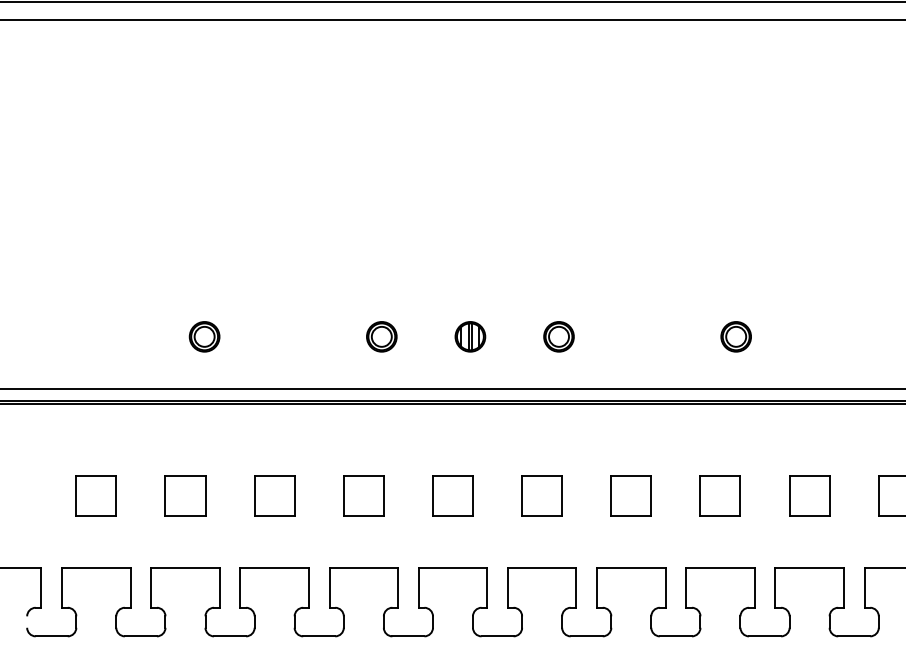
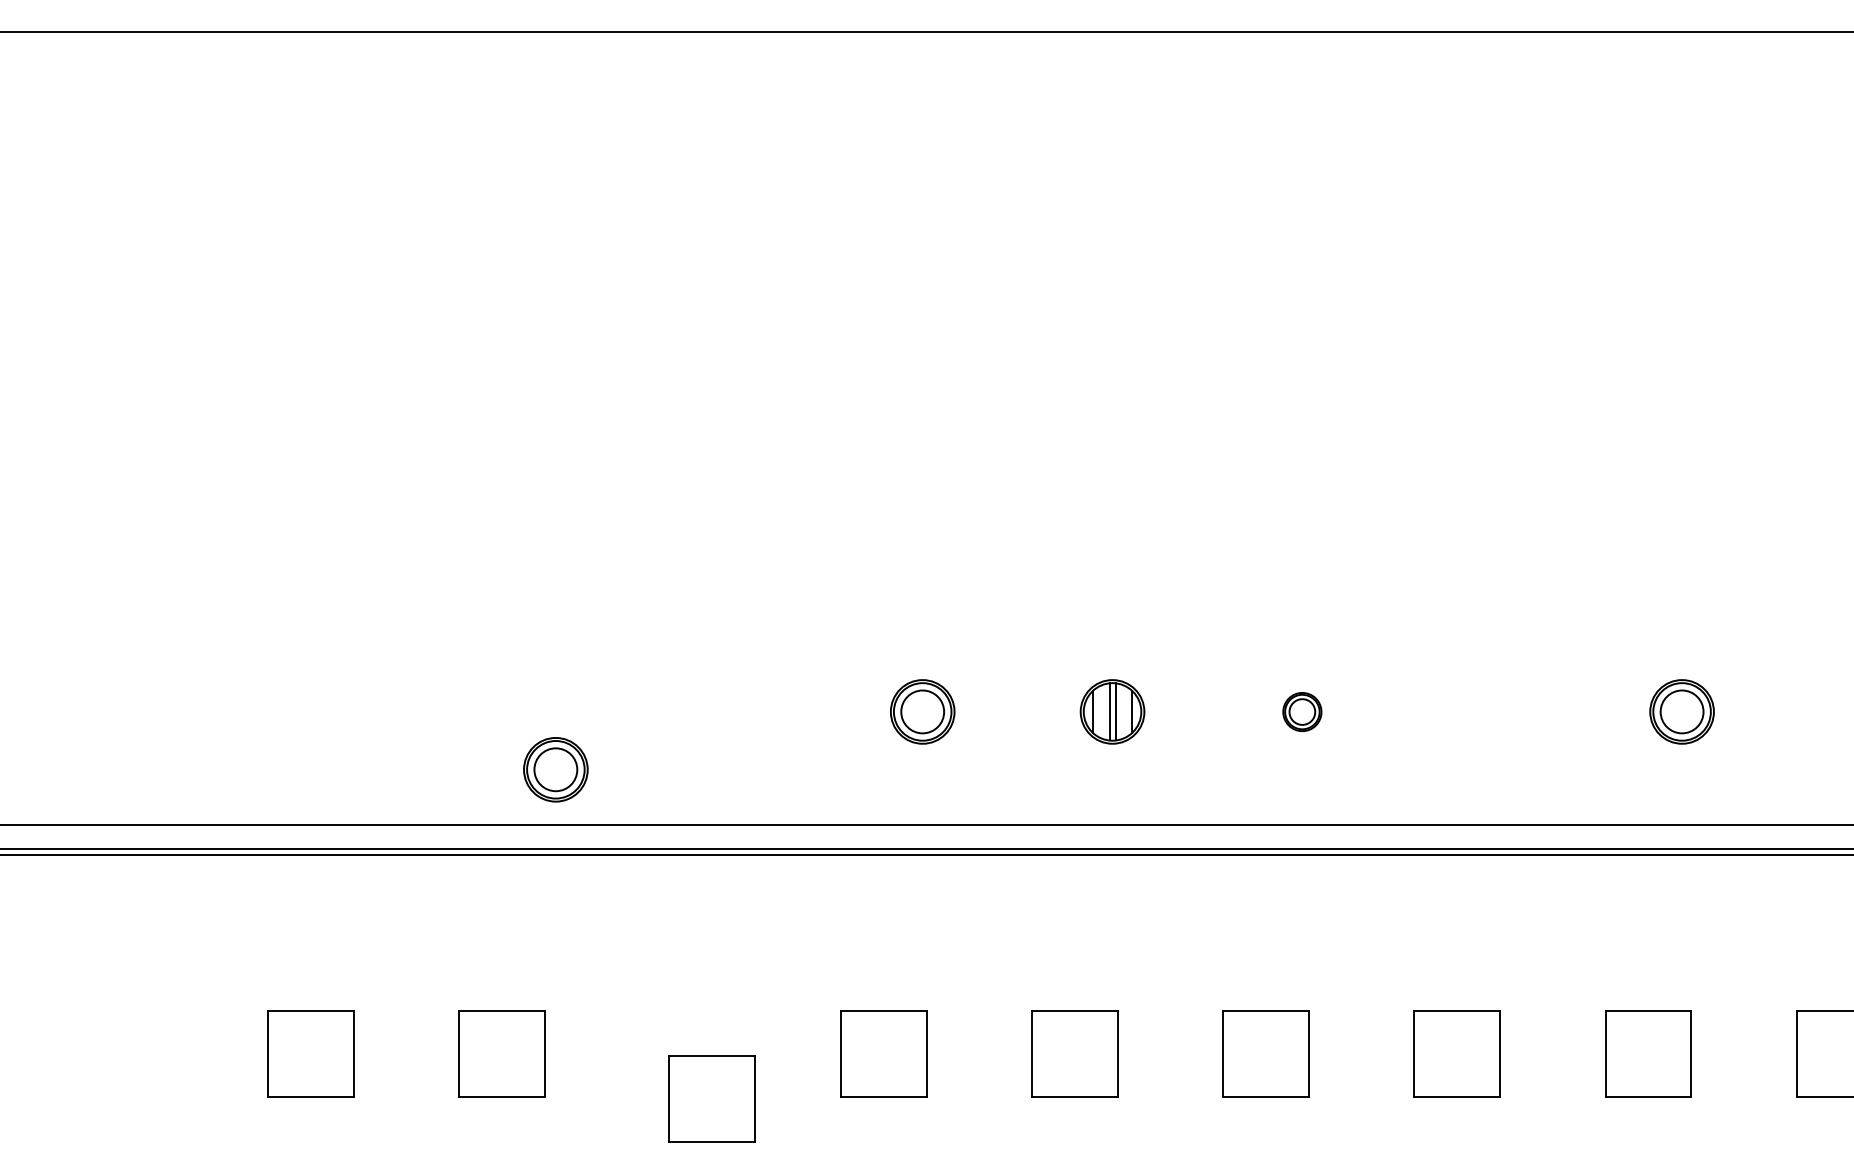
part: (204, 336) -> (555, 769), moved
part: (558, 336) -> (1301, 711), size x0.6
part: (274, 495) -> (712, 1096), moved

